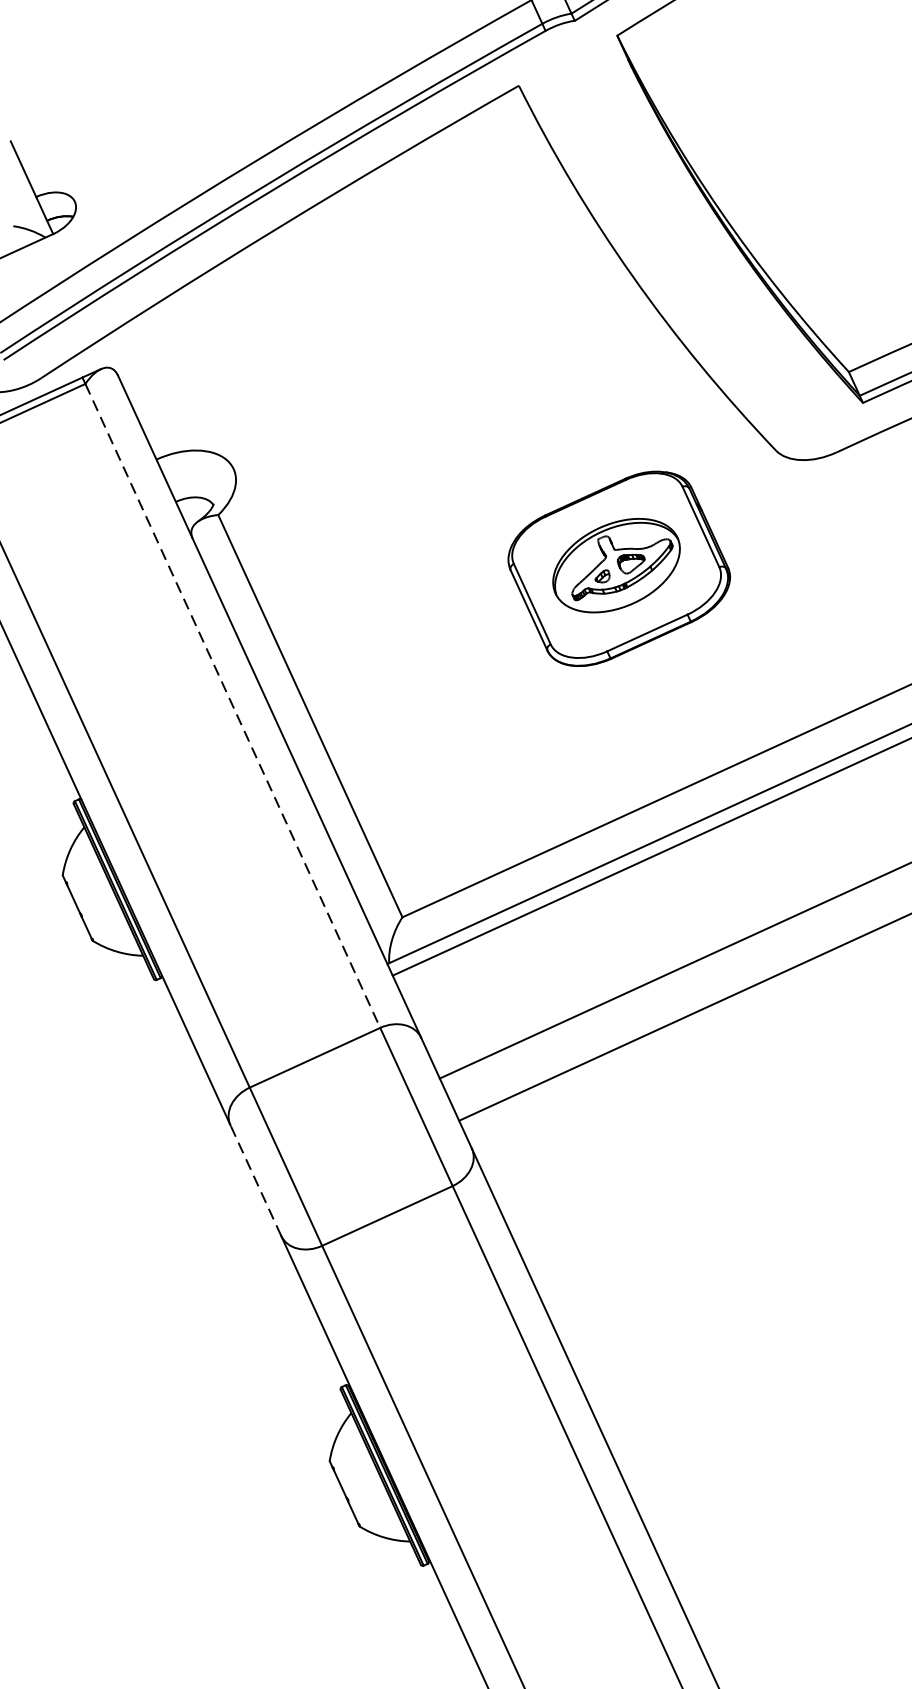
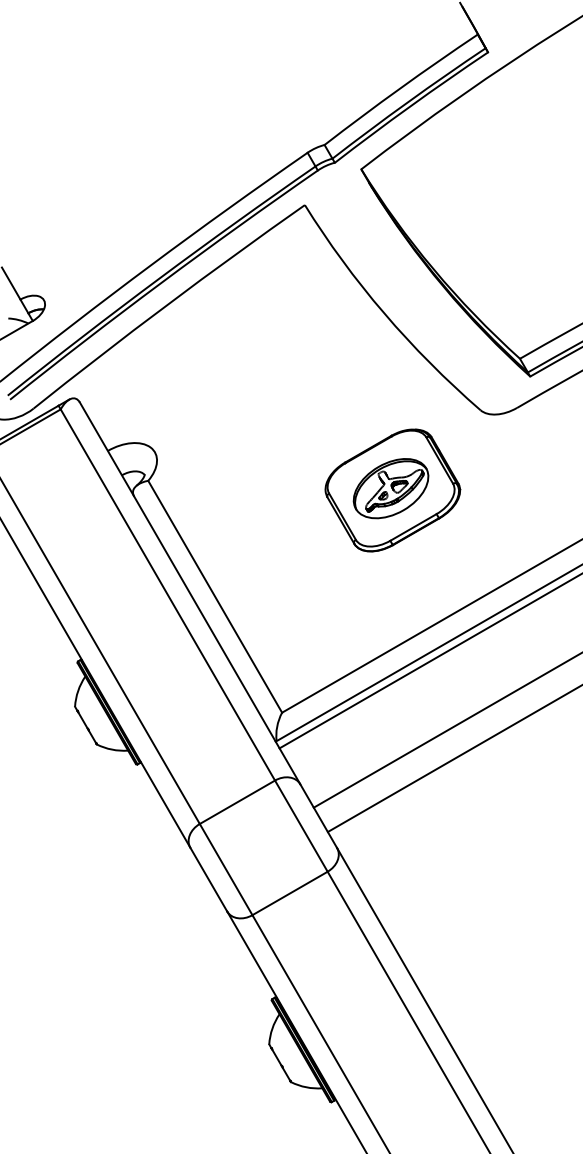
line: (233, 706) -> (168, 595), dashed -> solid
line: (255, 1180) -> (208, 879), dashed -> solid

